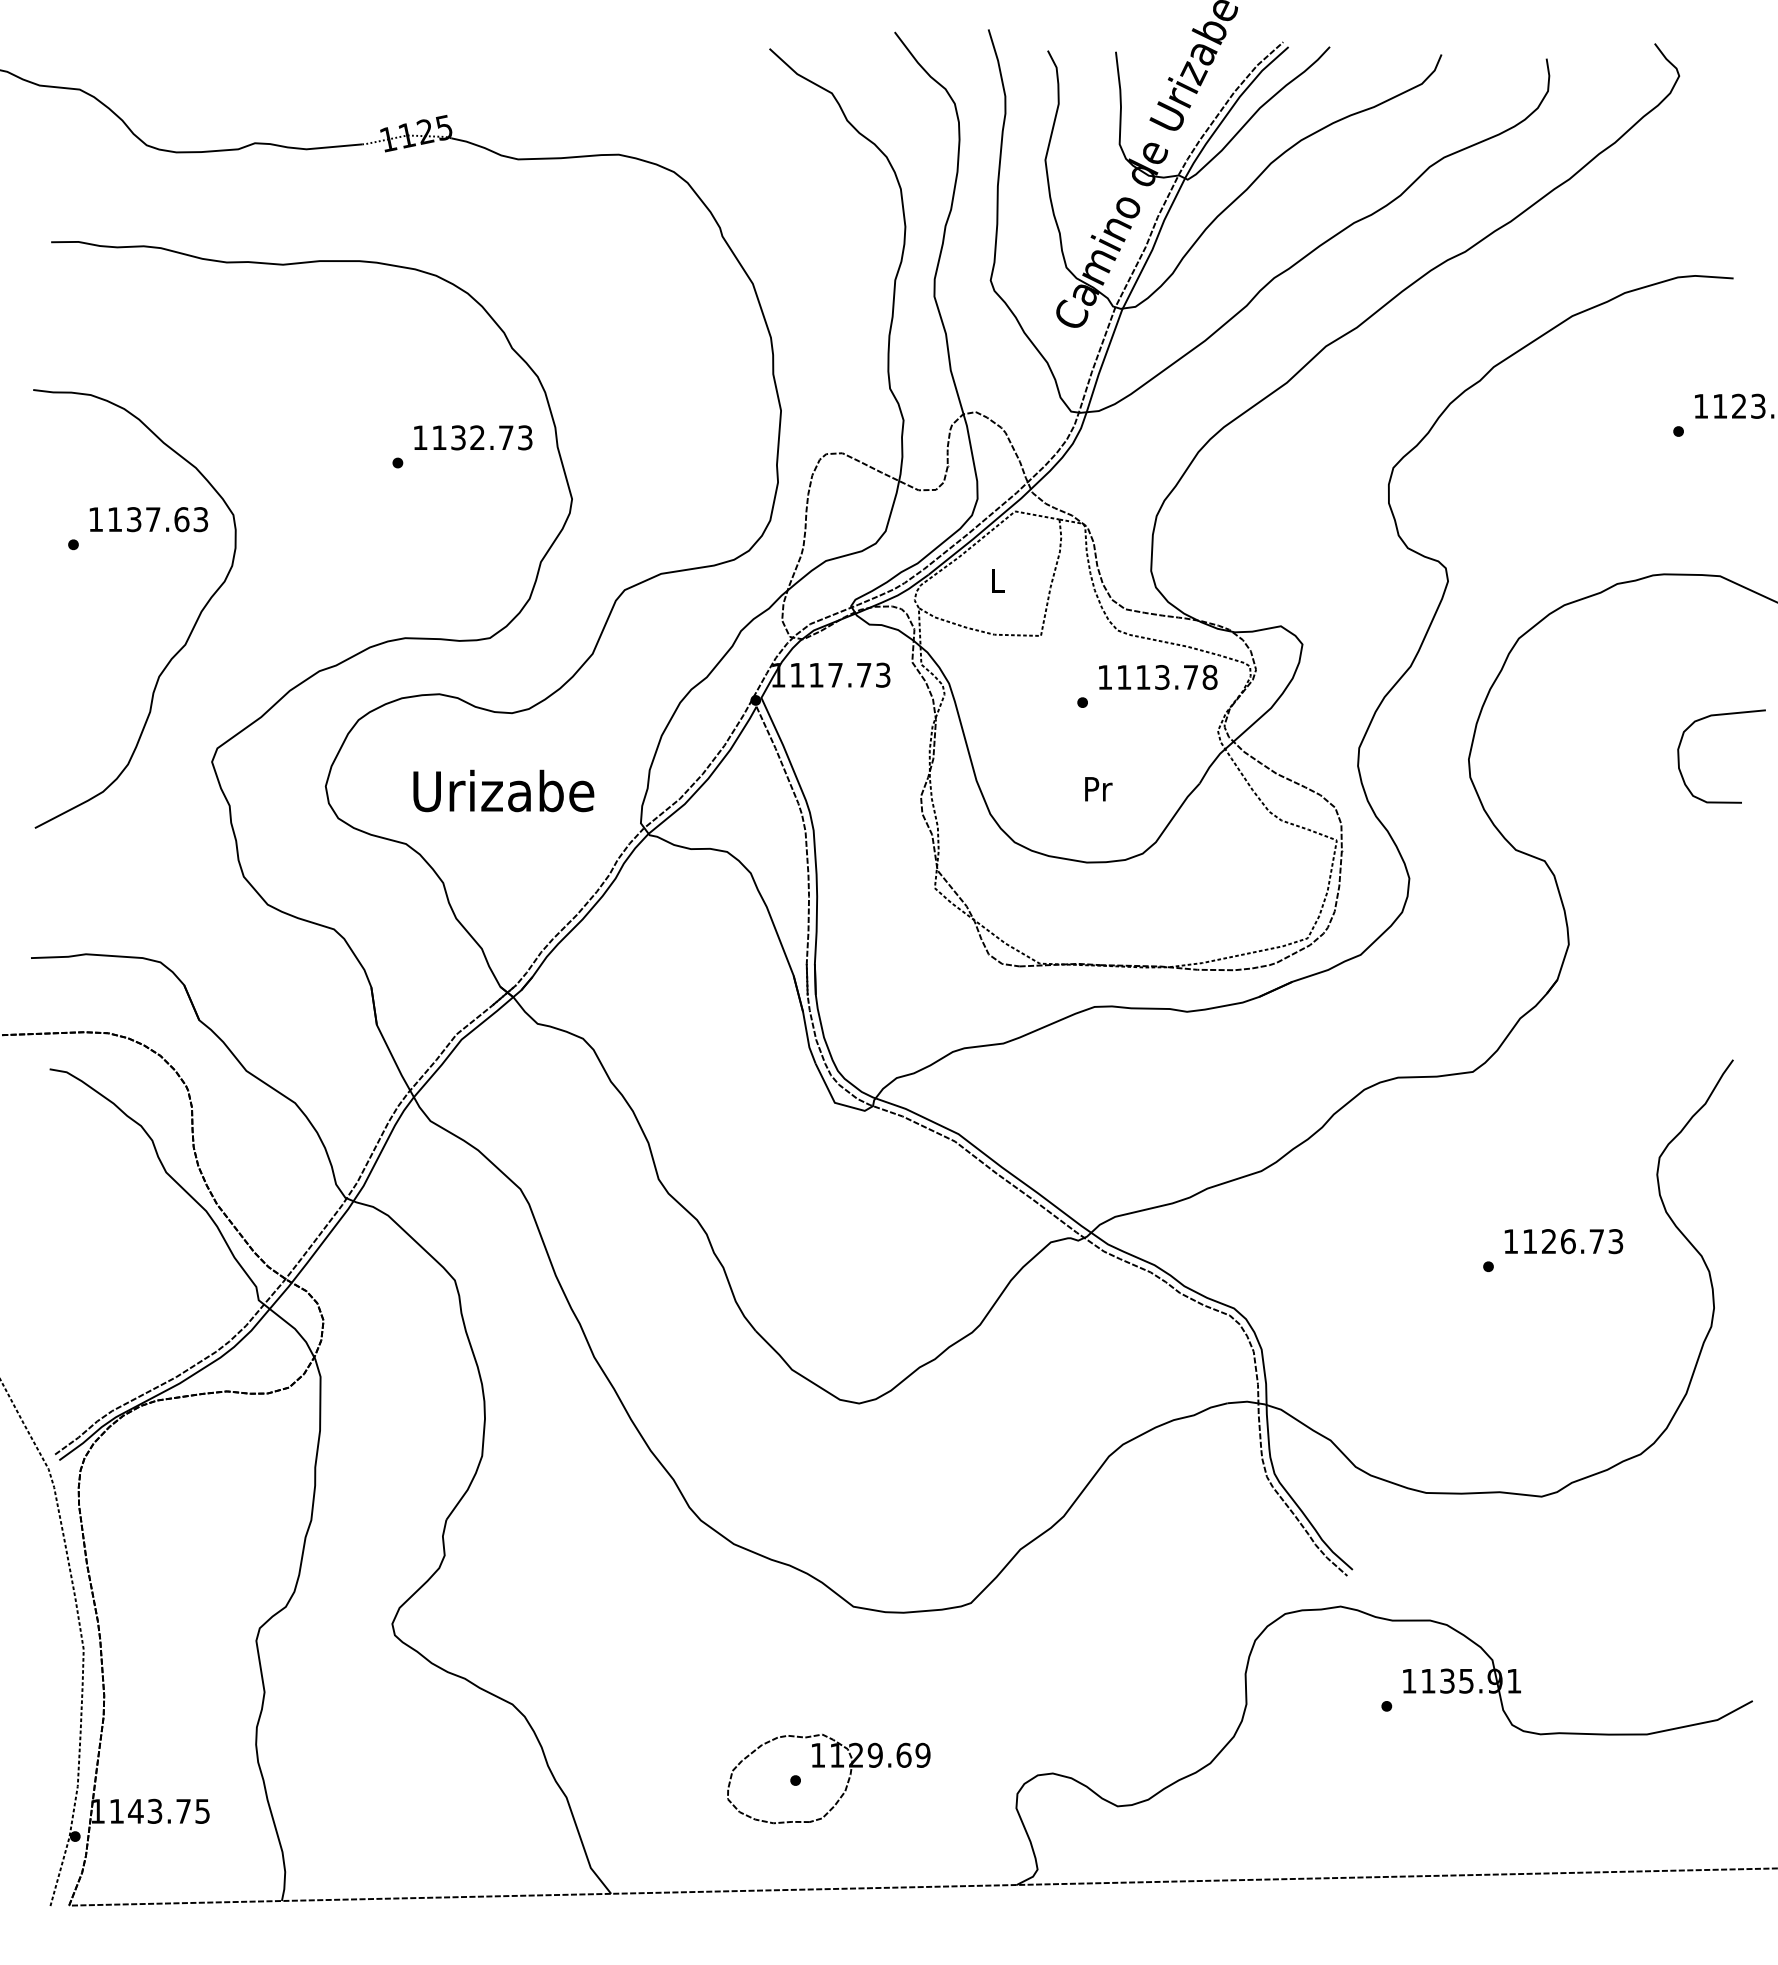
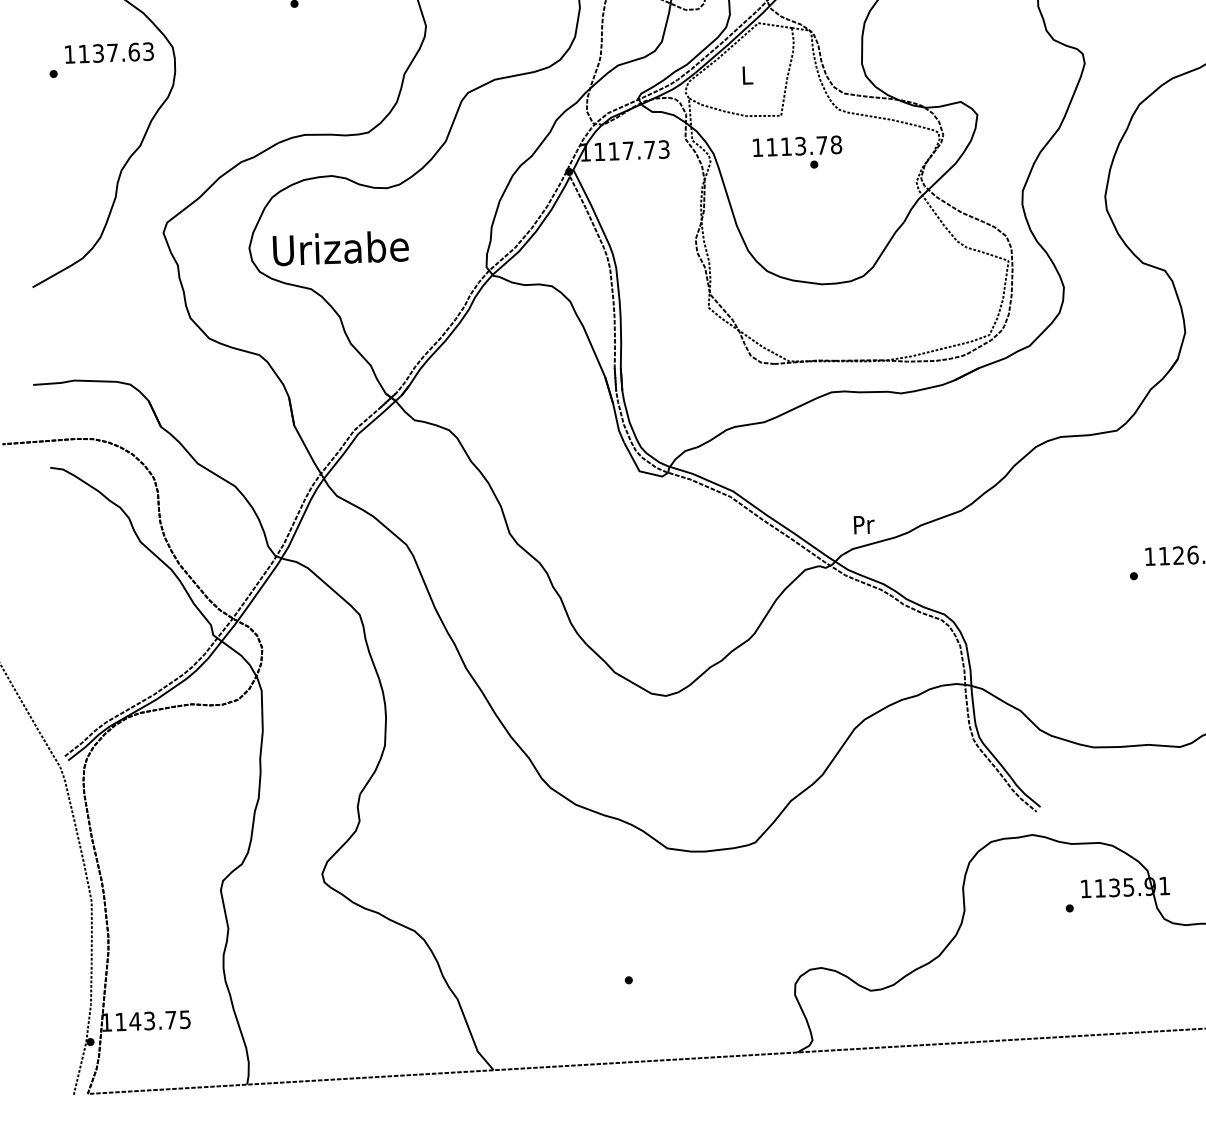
text: (1158, 677) -> (797, 146), moved
text: (1098, 789) -> (864, 525), moved
text: (503, 790) -> (340, 247), moved
part: (831, 1767) -> (655, 969), removed

